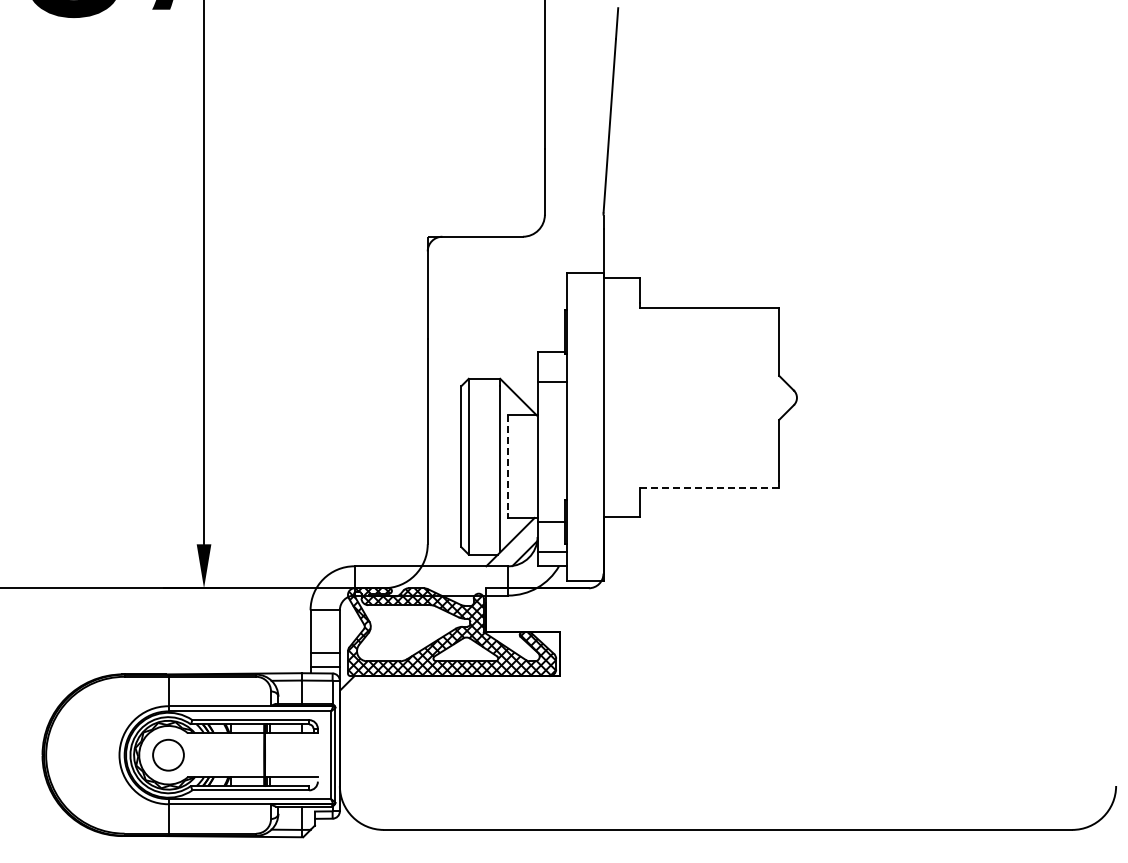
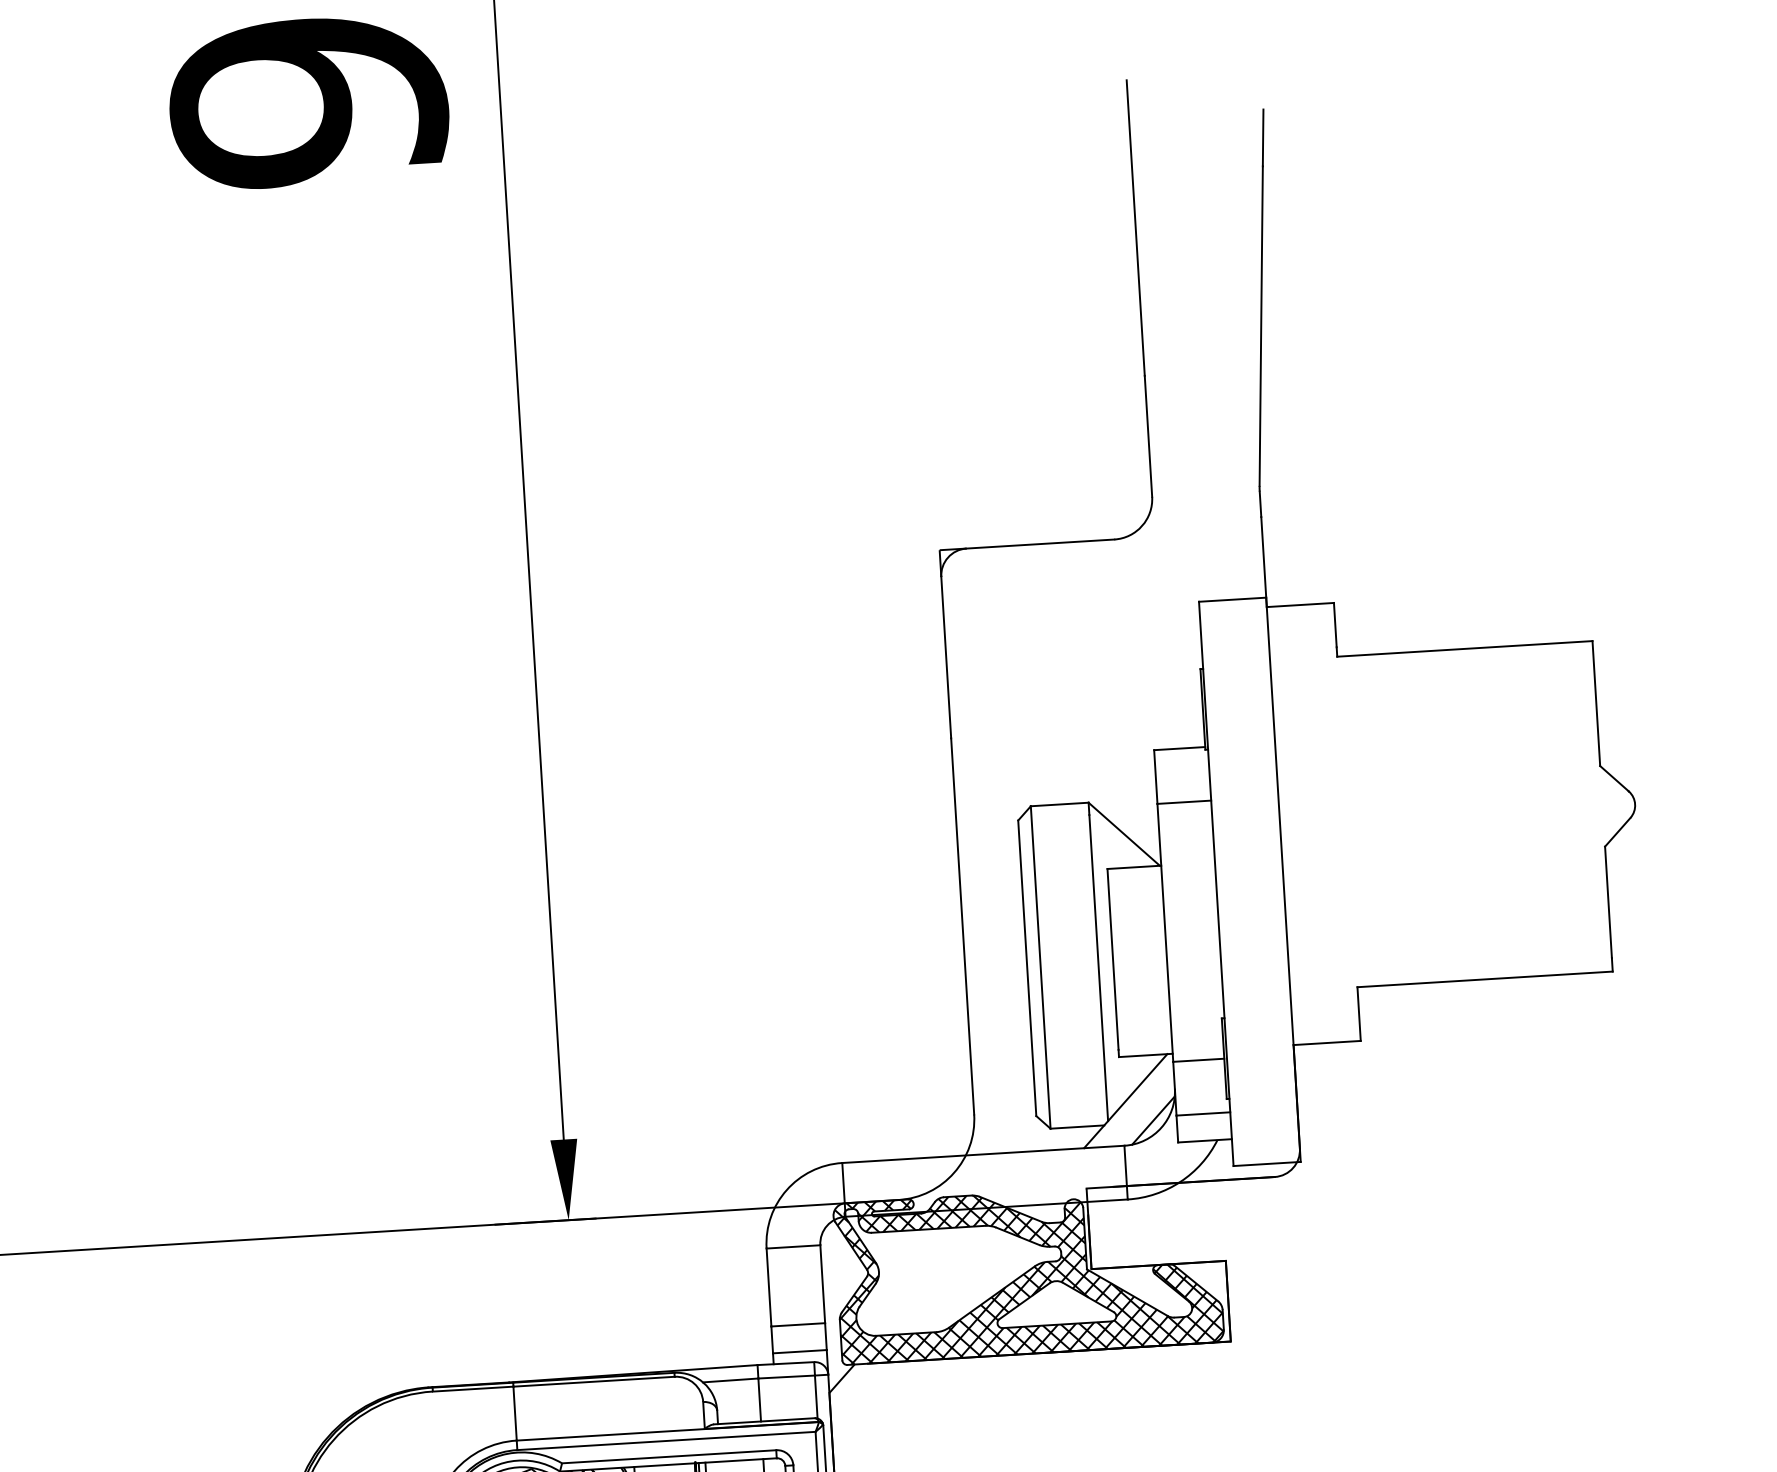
line: (508, 465) -> (1113, 960), dashed -> solid
line: (709, 487) -> (1484, 978), dashed -> solid

